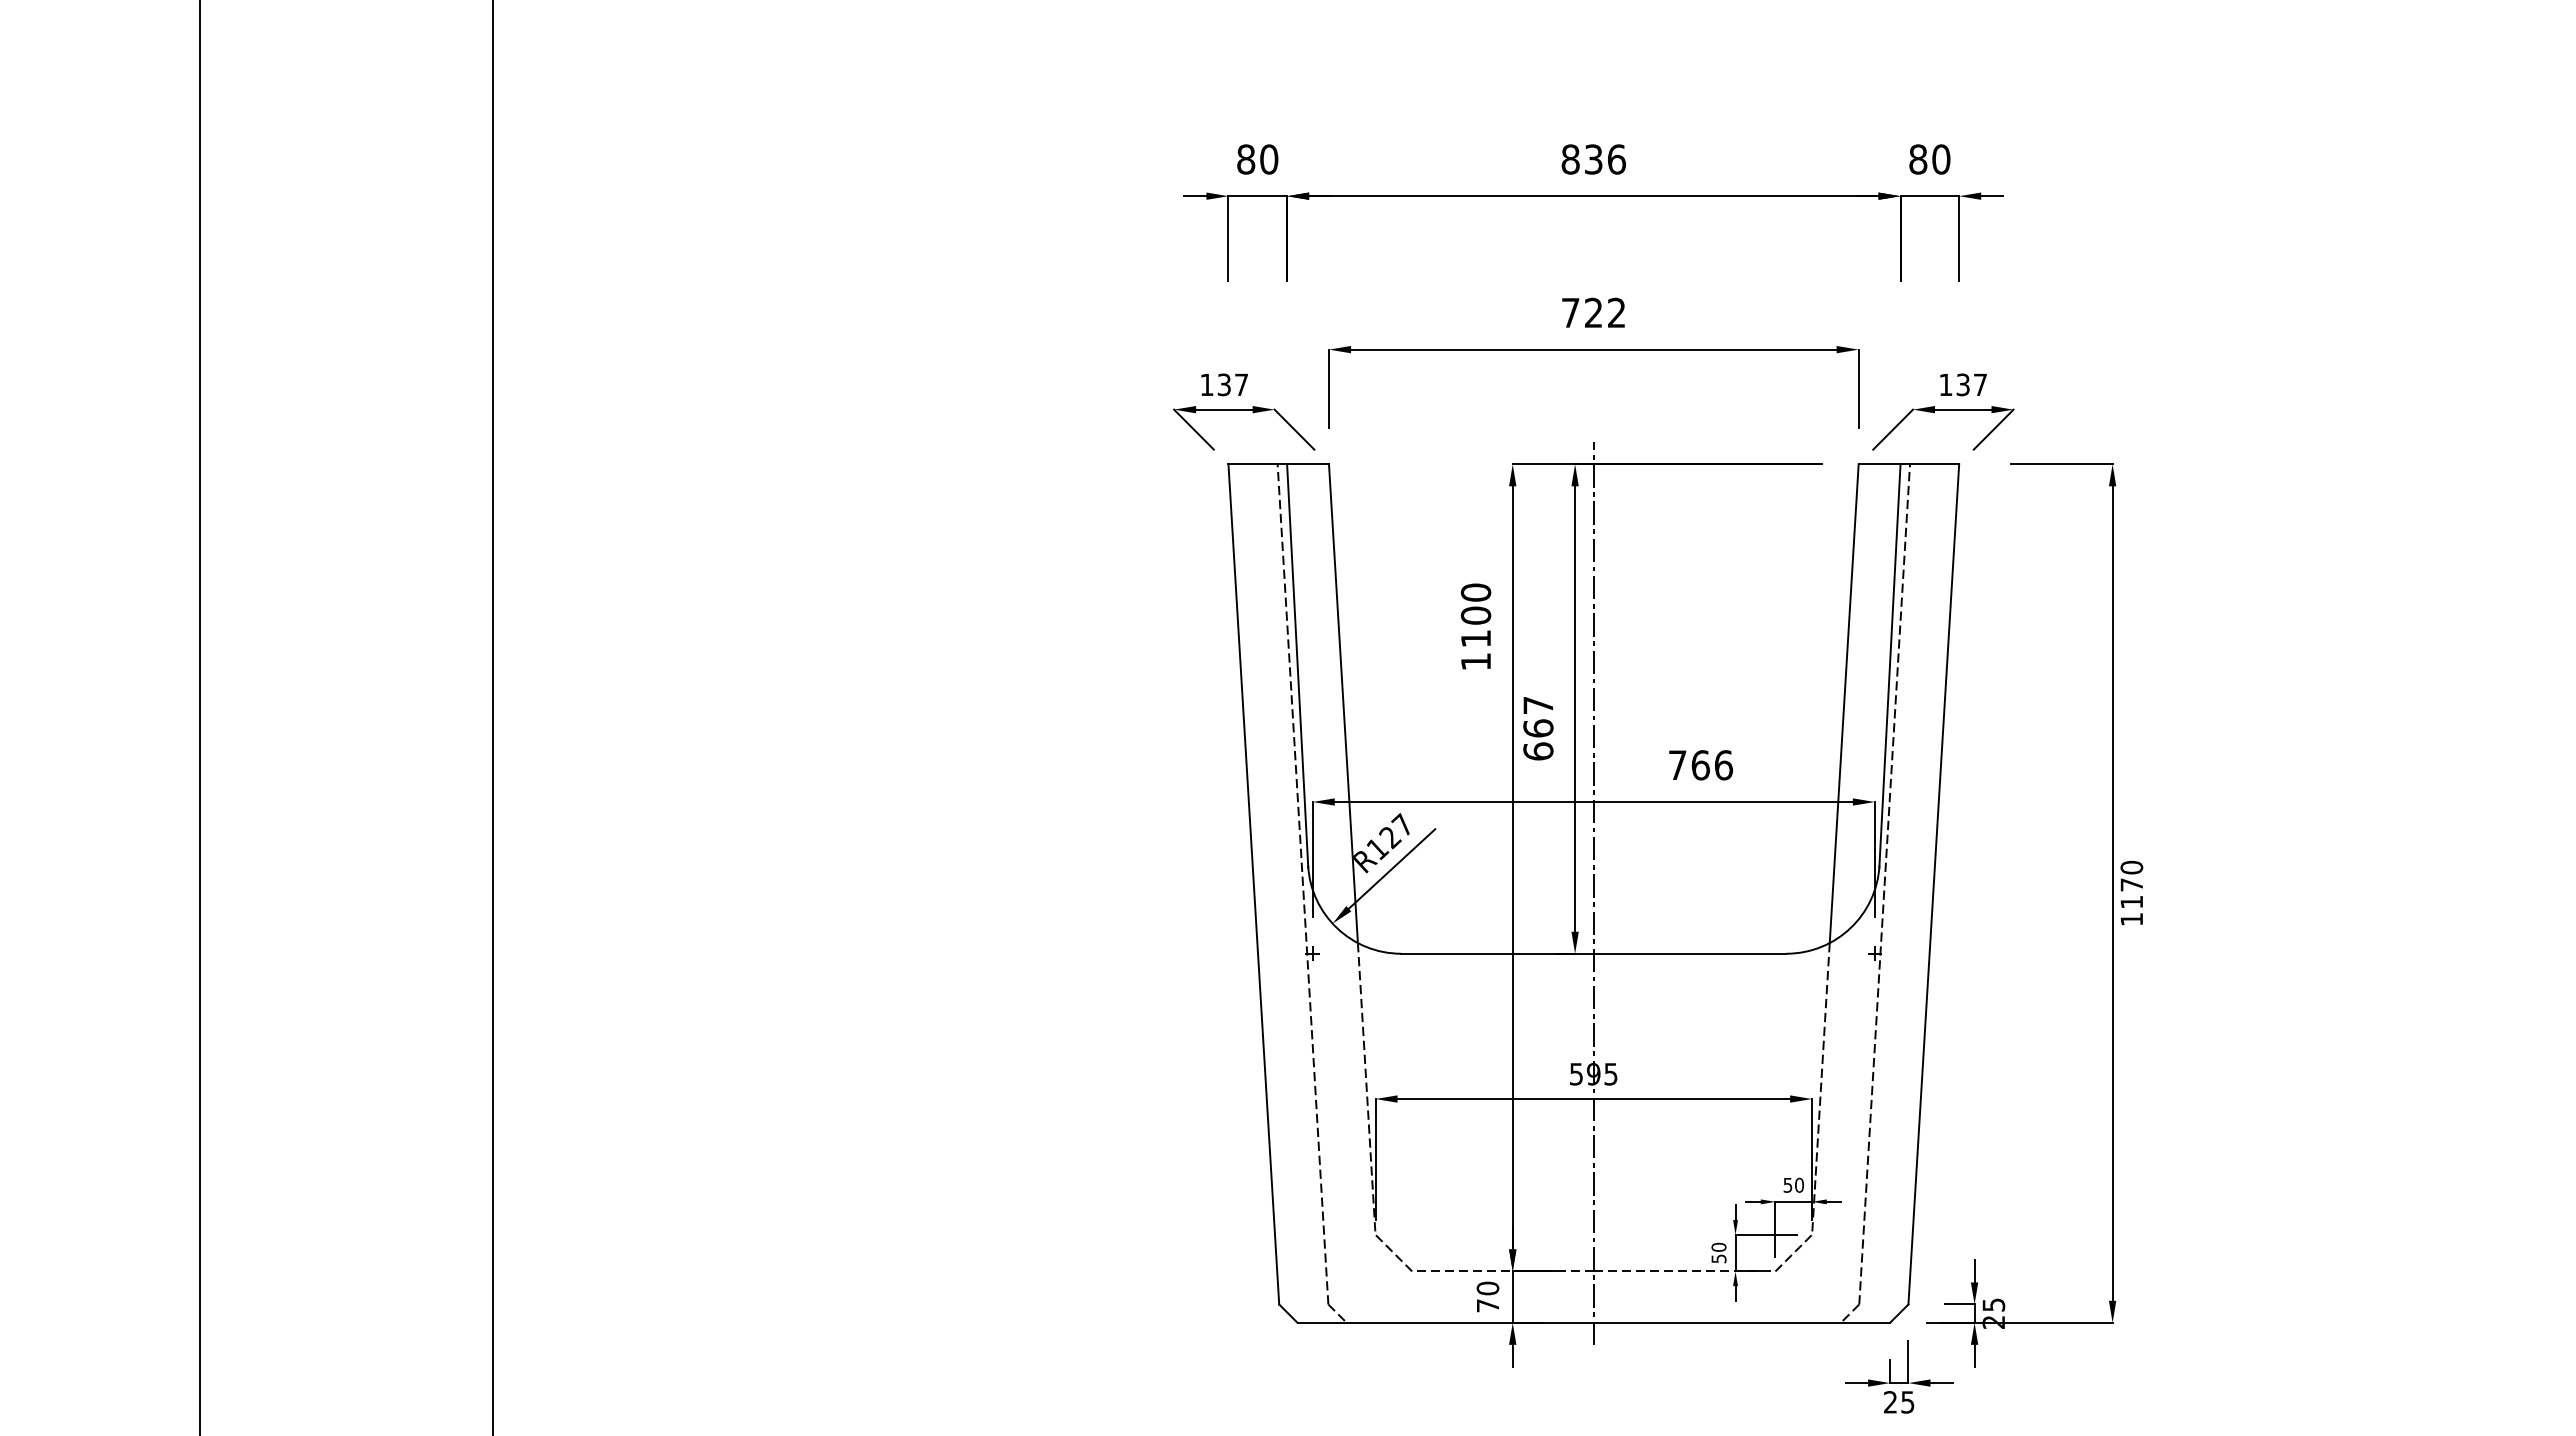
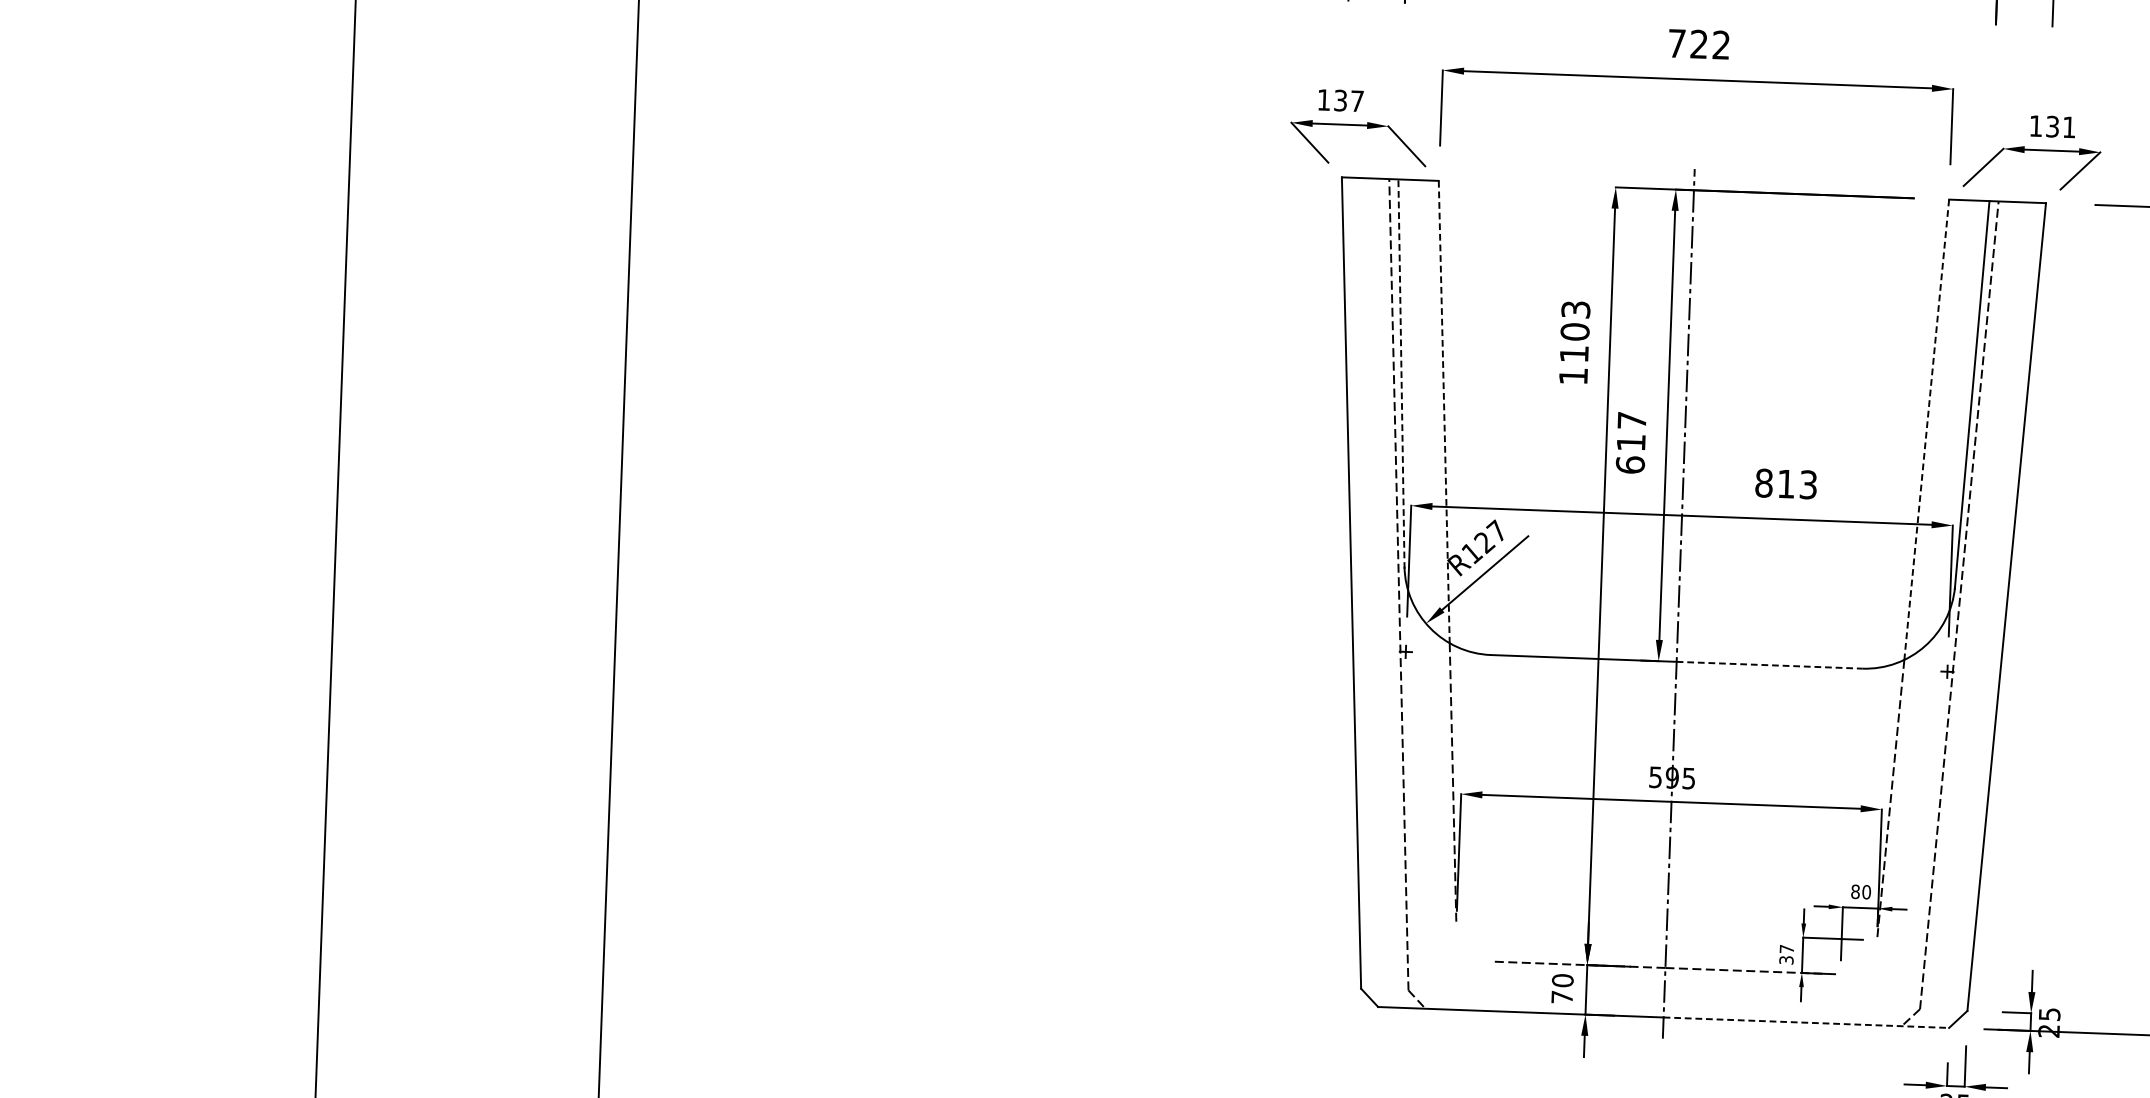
text: (1980, 384) -> (2069, 127), 137 -> 131
text: (1476, 592) -> (1576, 309), 1100 -> 1103
line: (1297, 665) -> (1401, 373), solid -> dashed
line: (1343, 703) -> (1444, 411), solid -> dashed
line: (1844, 703) -> (1927, 429), solid -> dashed
text: (1538, 728) -> (1631, 442), 667 -> 617
text: (1700, 765) -> (1786, 484), 766 -> 813
line: (1690, 953) -> (1769, 665), solid -> dashed
text: (1787, 1184) -> (1855, 891), 50 -> 80
line: (1393, 1252) -> (1473, 942), removed
text: (1718, 1252) -> (1786, 954), 50 -> 37
line: (1793, 1252) -> (1858, 956), removed
line: (1742, 1322) -> (1806, 1022), solid -> dashed

